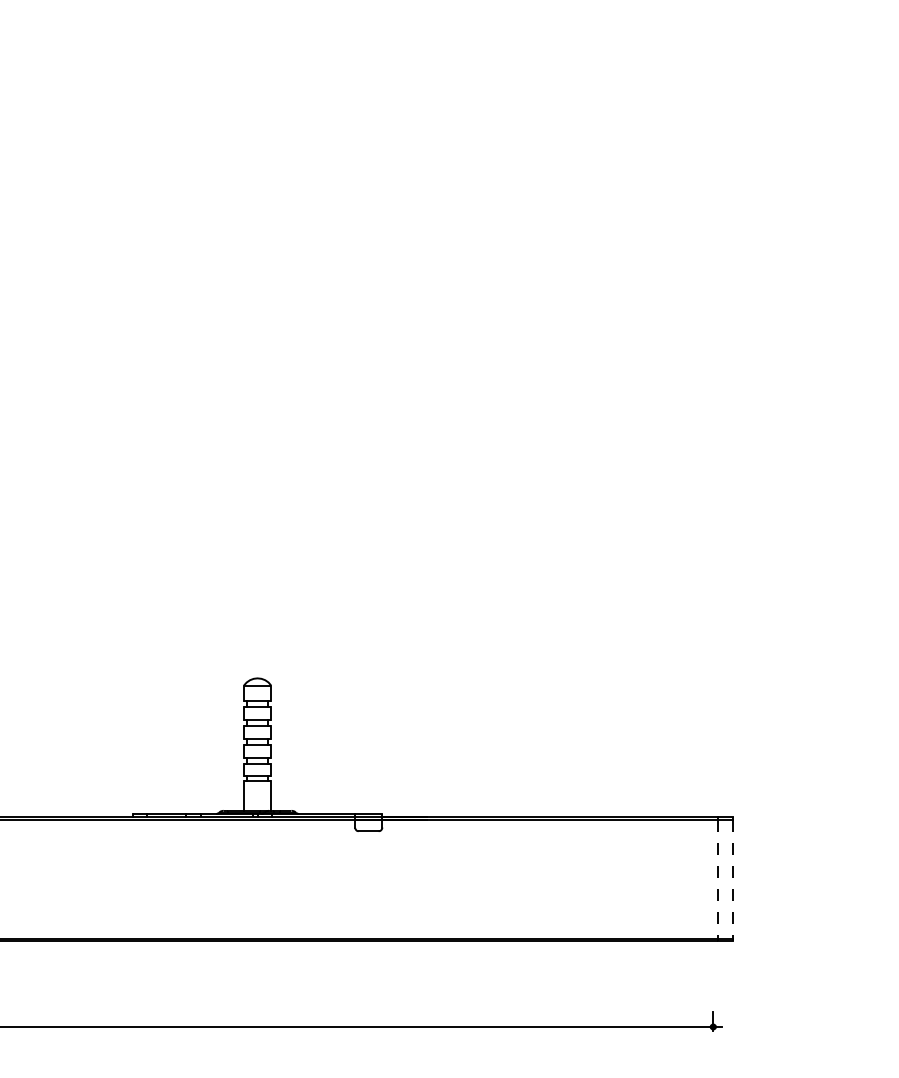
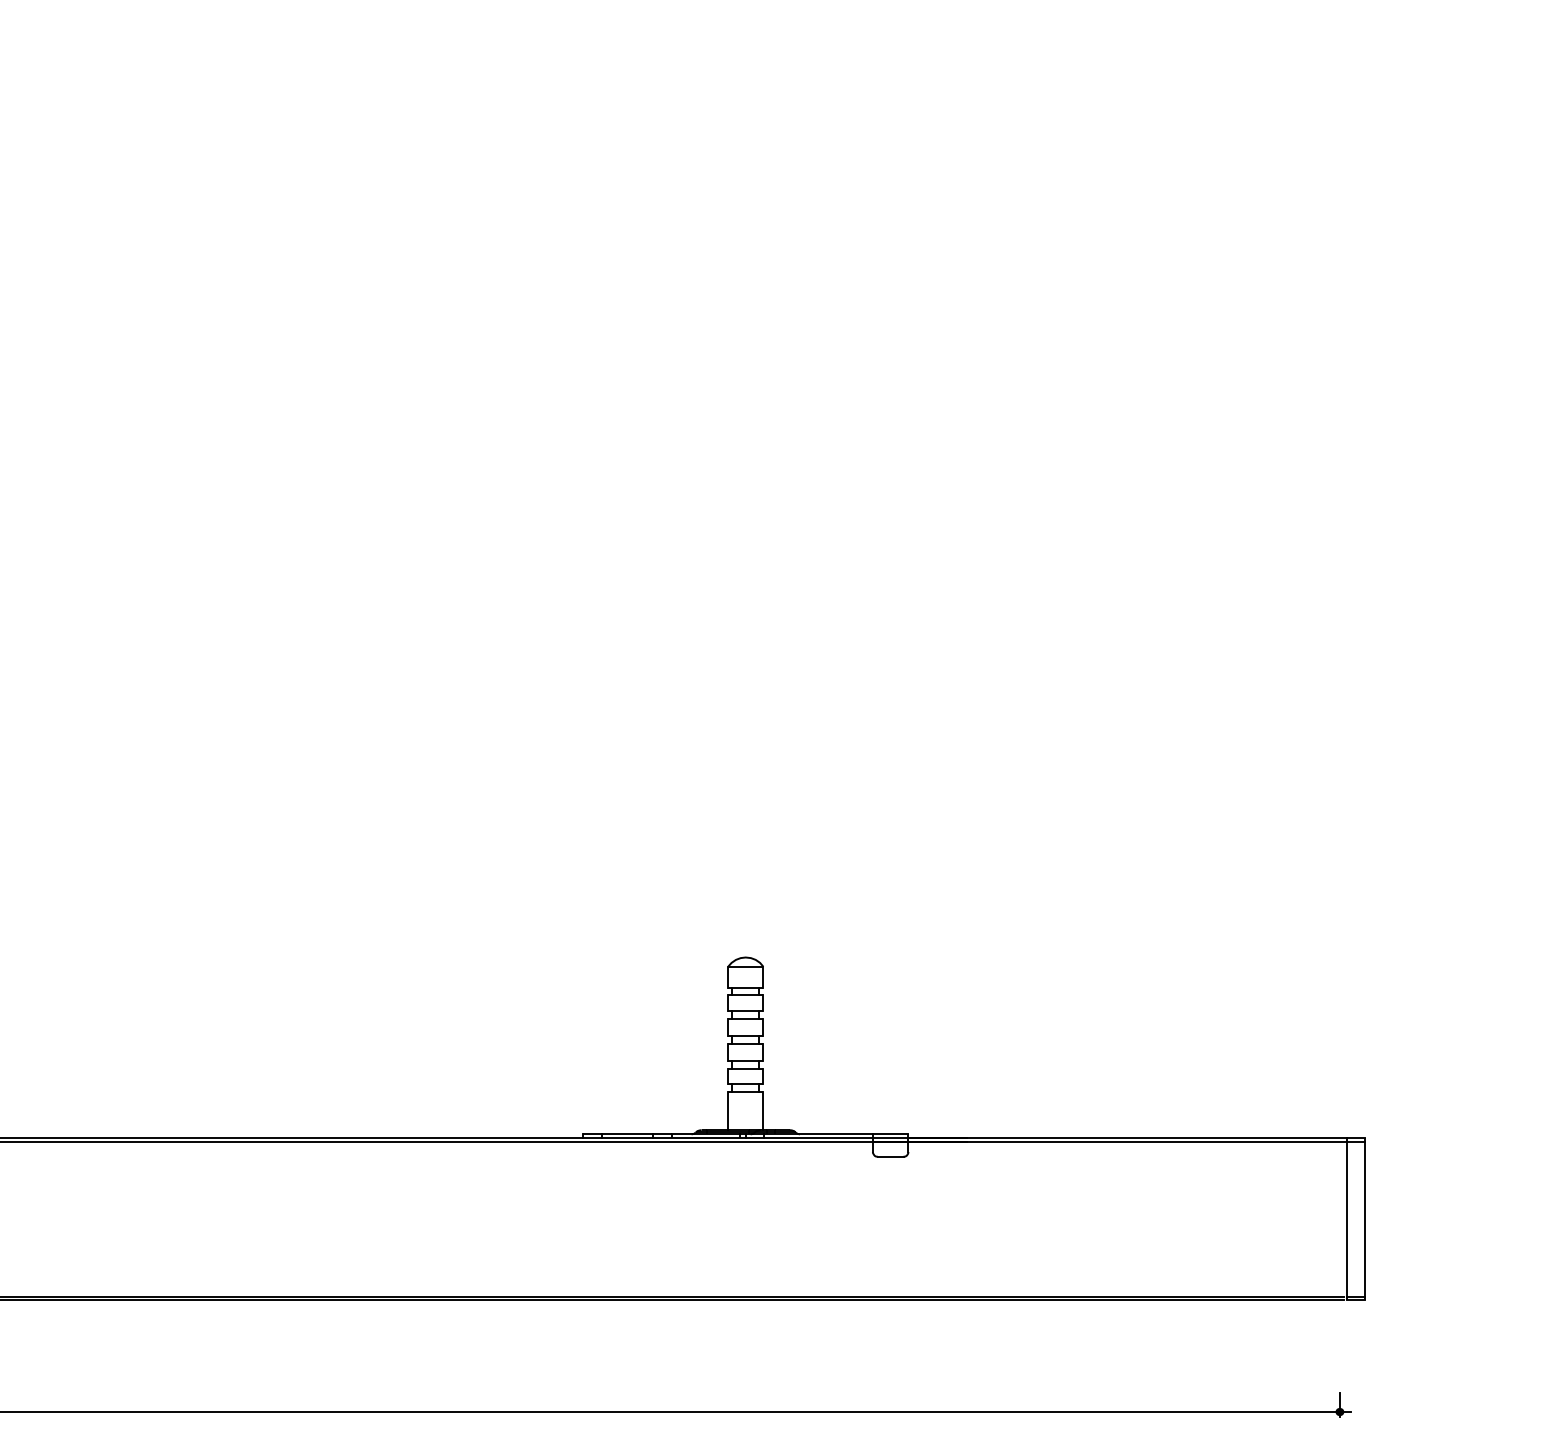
line: (718, 879) -> (1346, 1219), dashed -> solid
line: (732, 879) -> (1365, 1219), dashed -> solid

